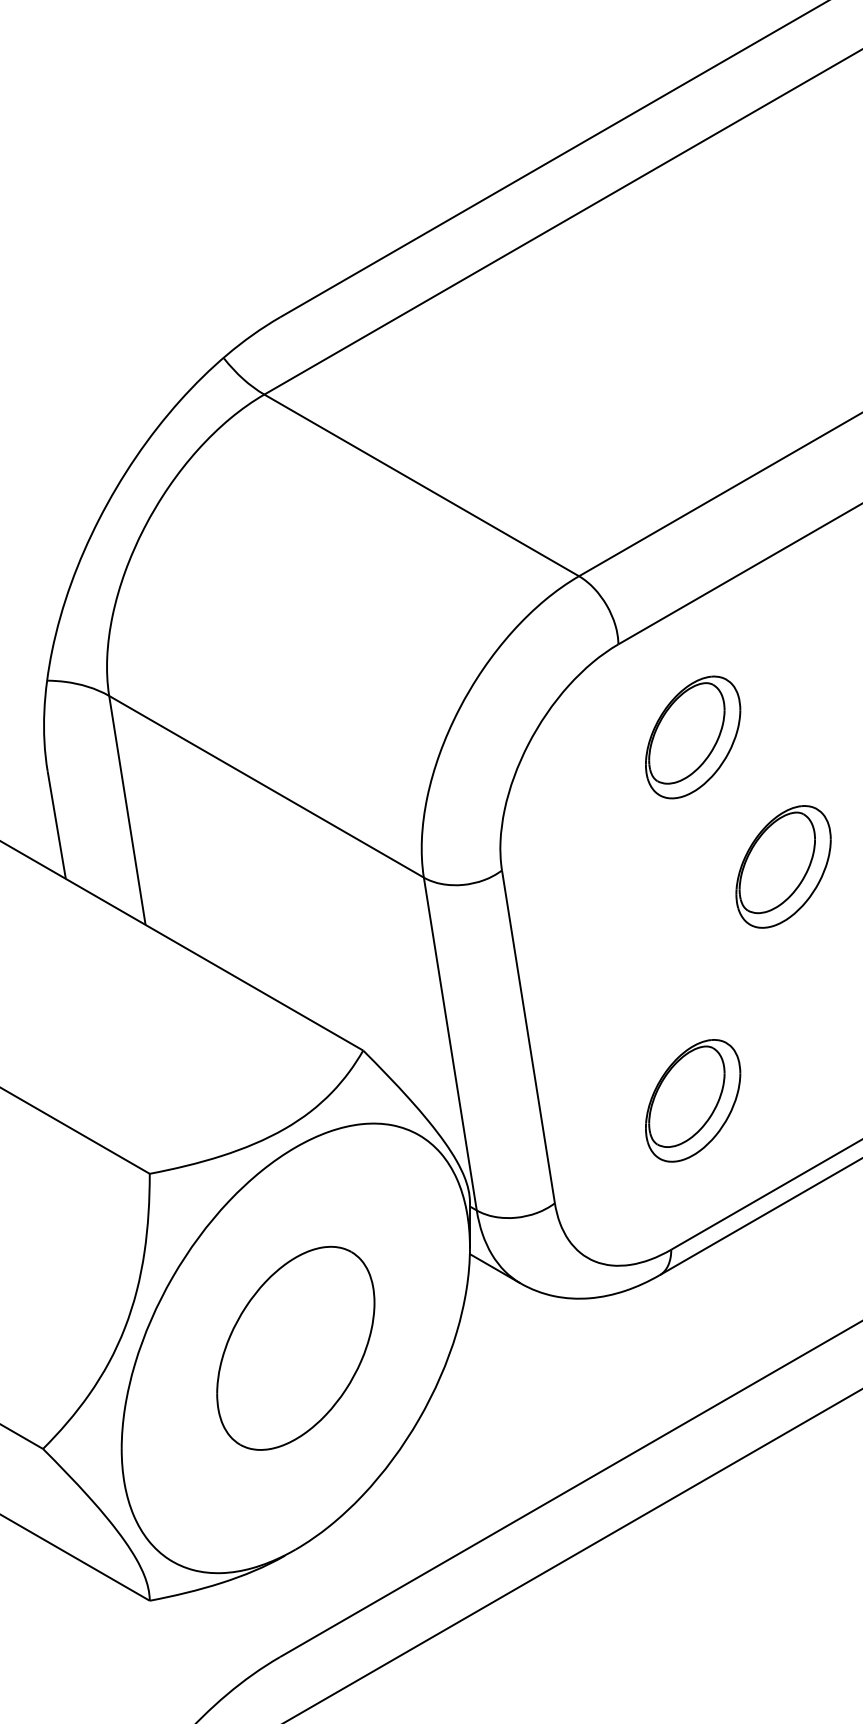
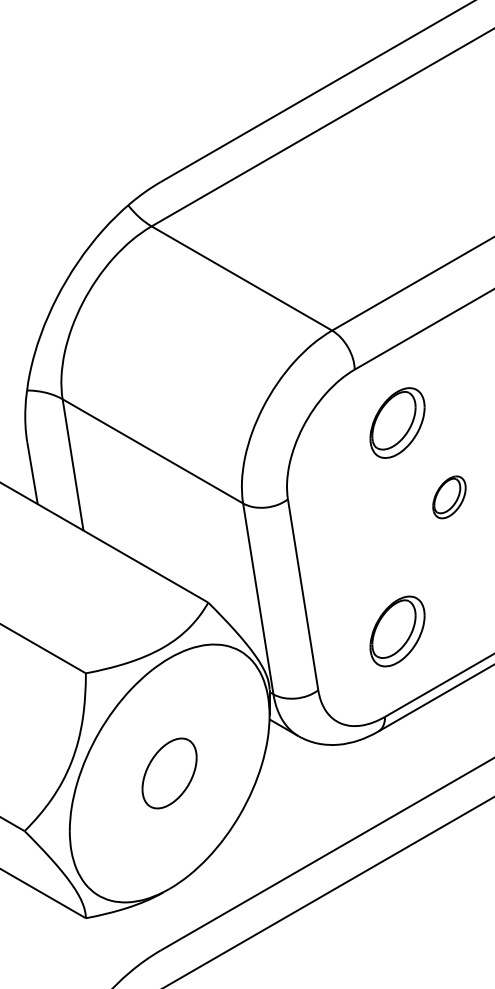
part: (783, 867) -> (449, 497), size x0.6
part: (295, 1348) -> (169, 773), size x0.6

